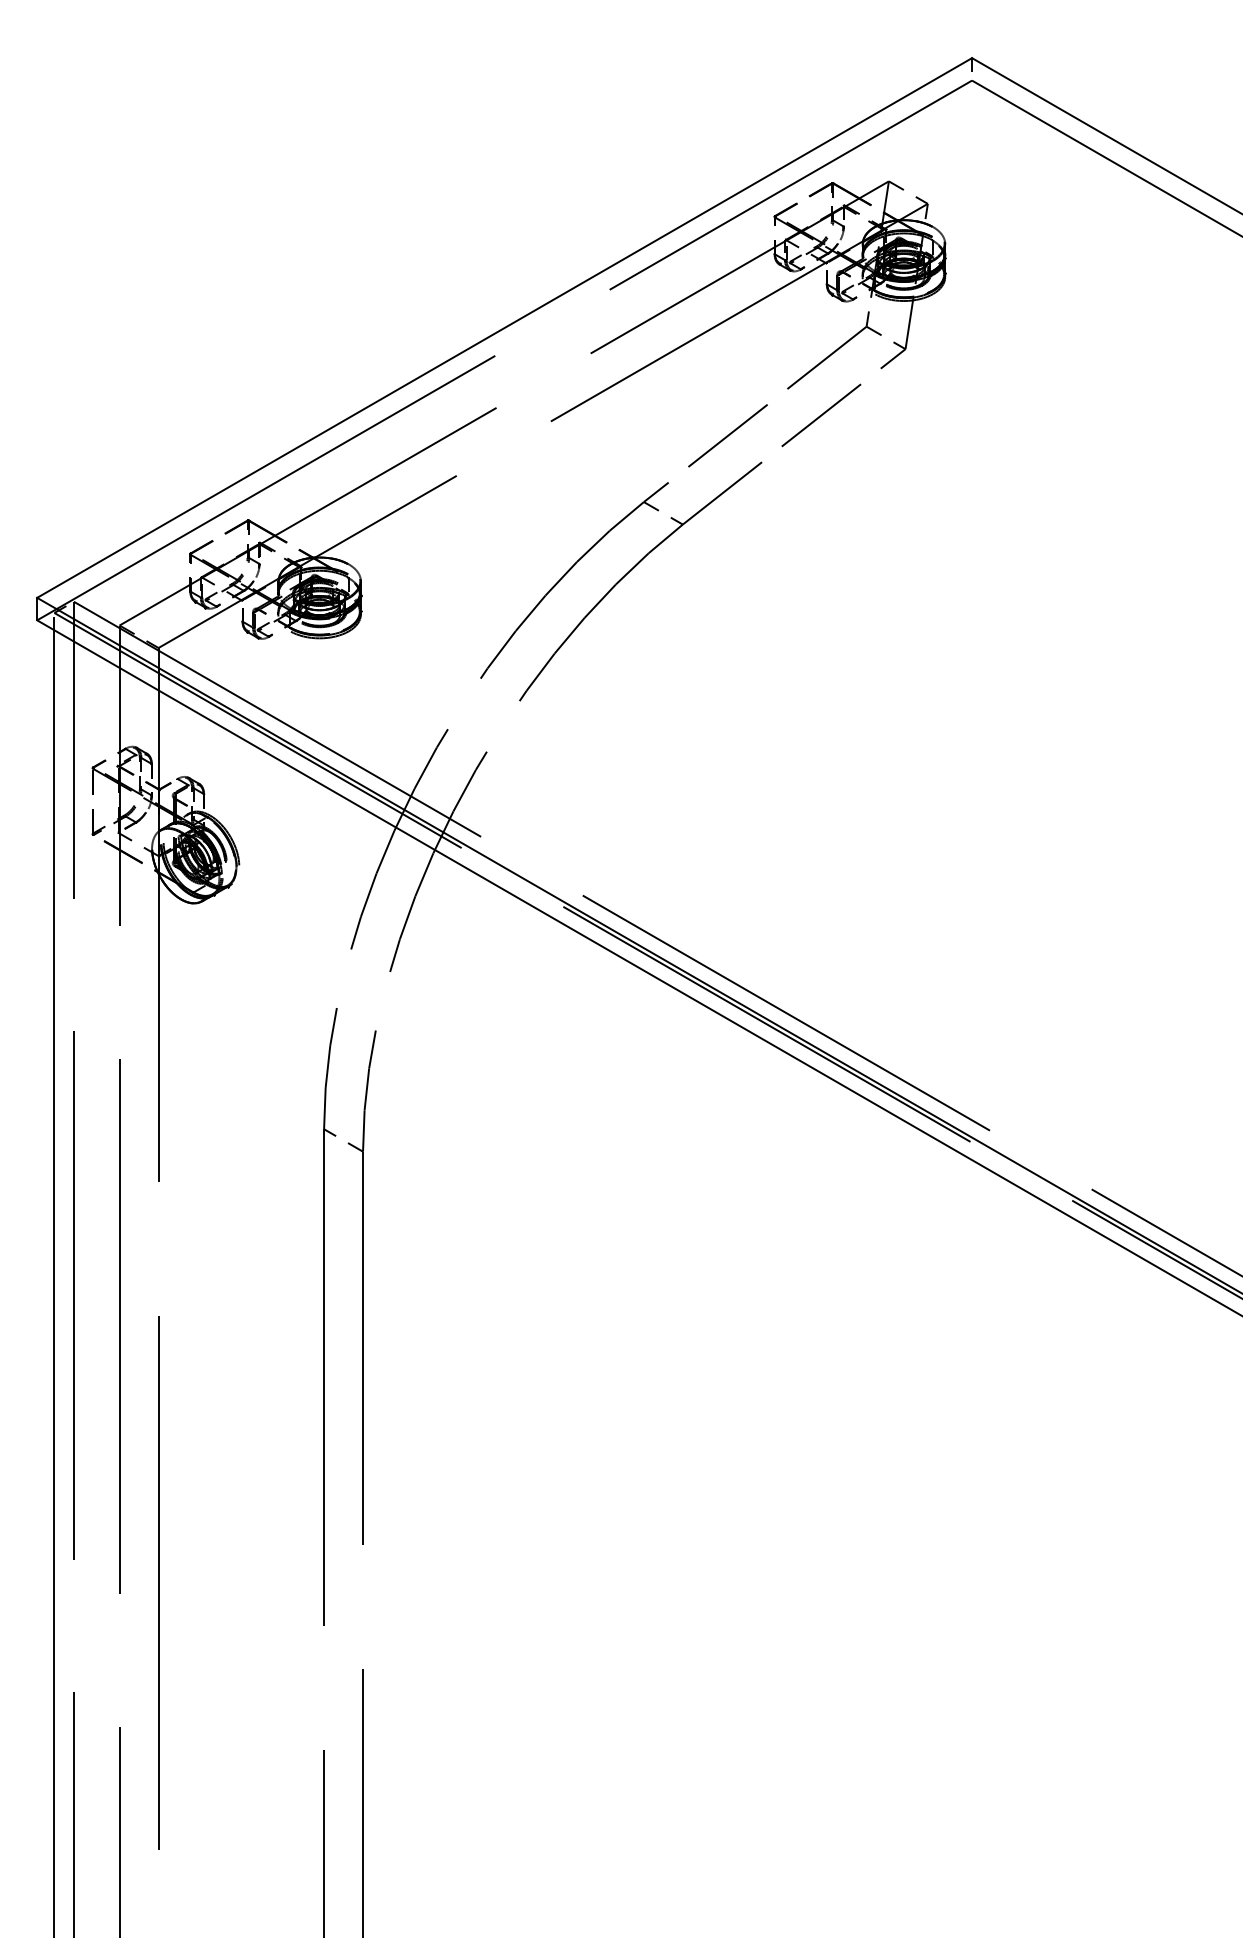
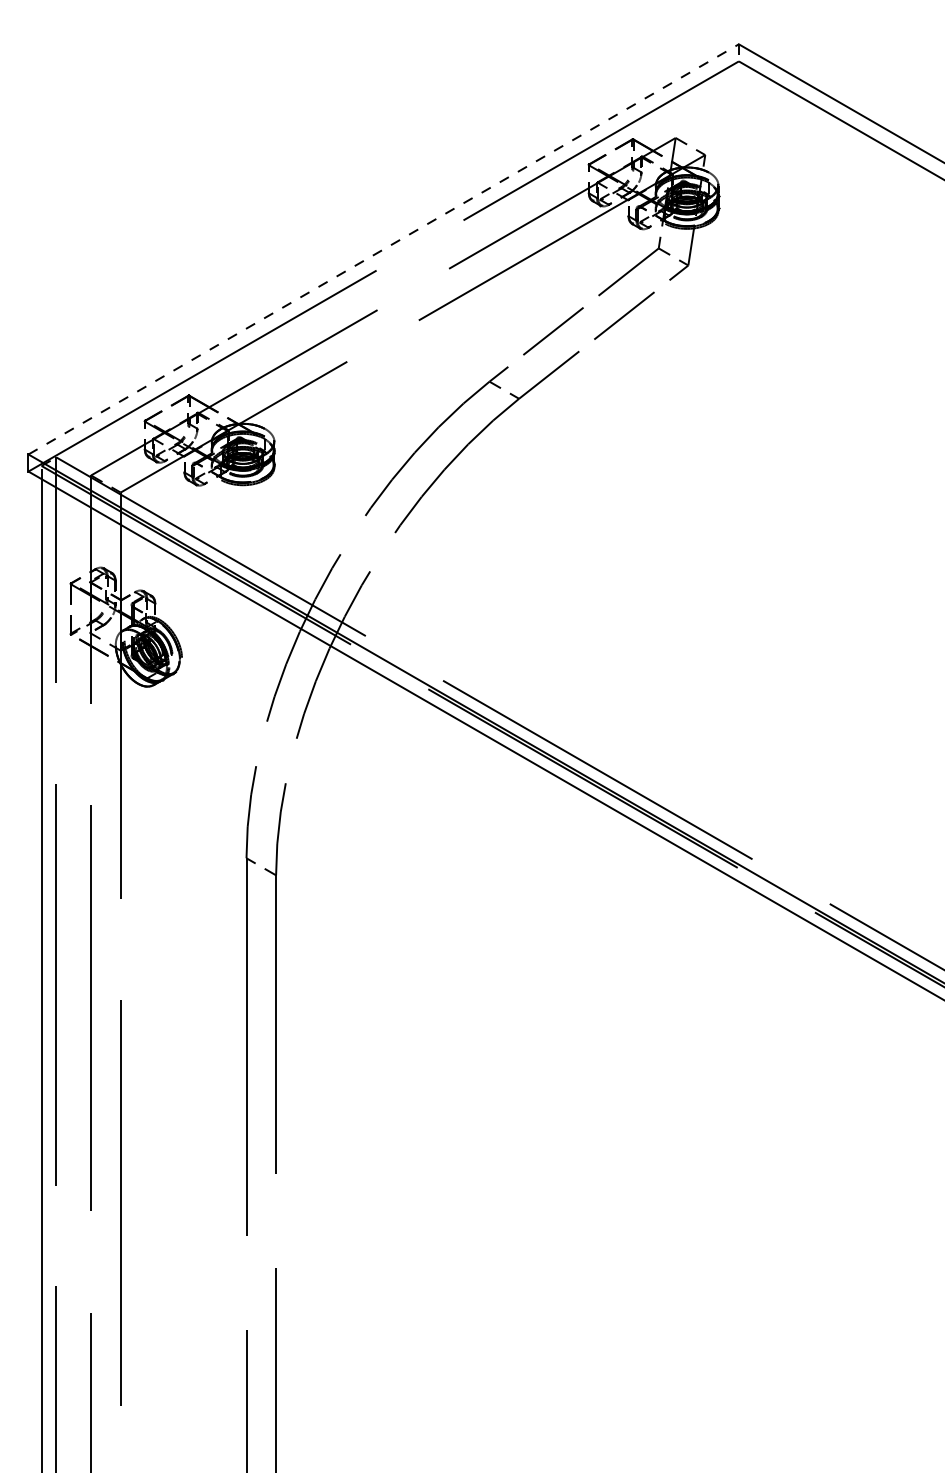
line: (504, 328) -> (383, 249), solid -> dashed

